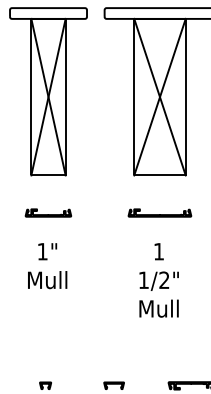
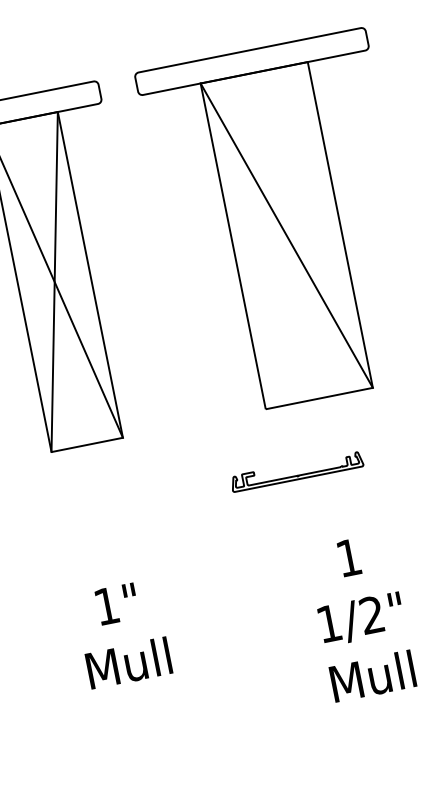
line: (159, 96) -> (285, 234), removed
part: (47, 212) -> (100, 522), removed
part: (159, 212) -> (295, 470), moved

